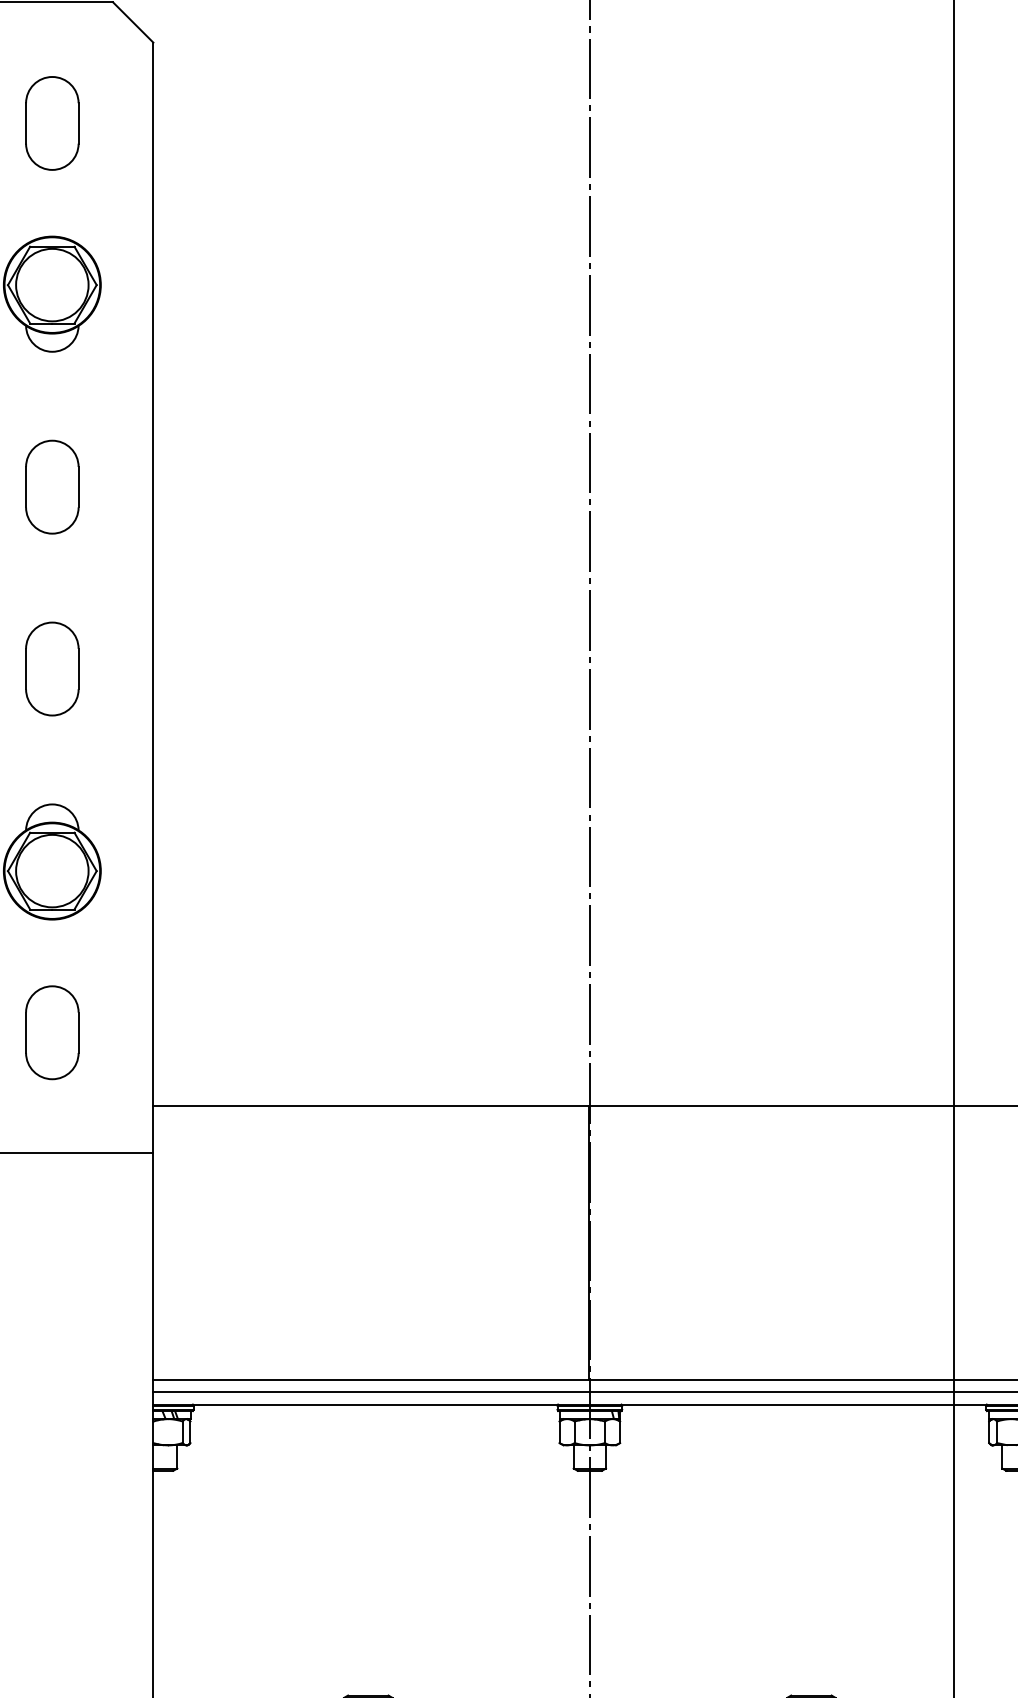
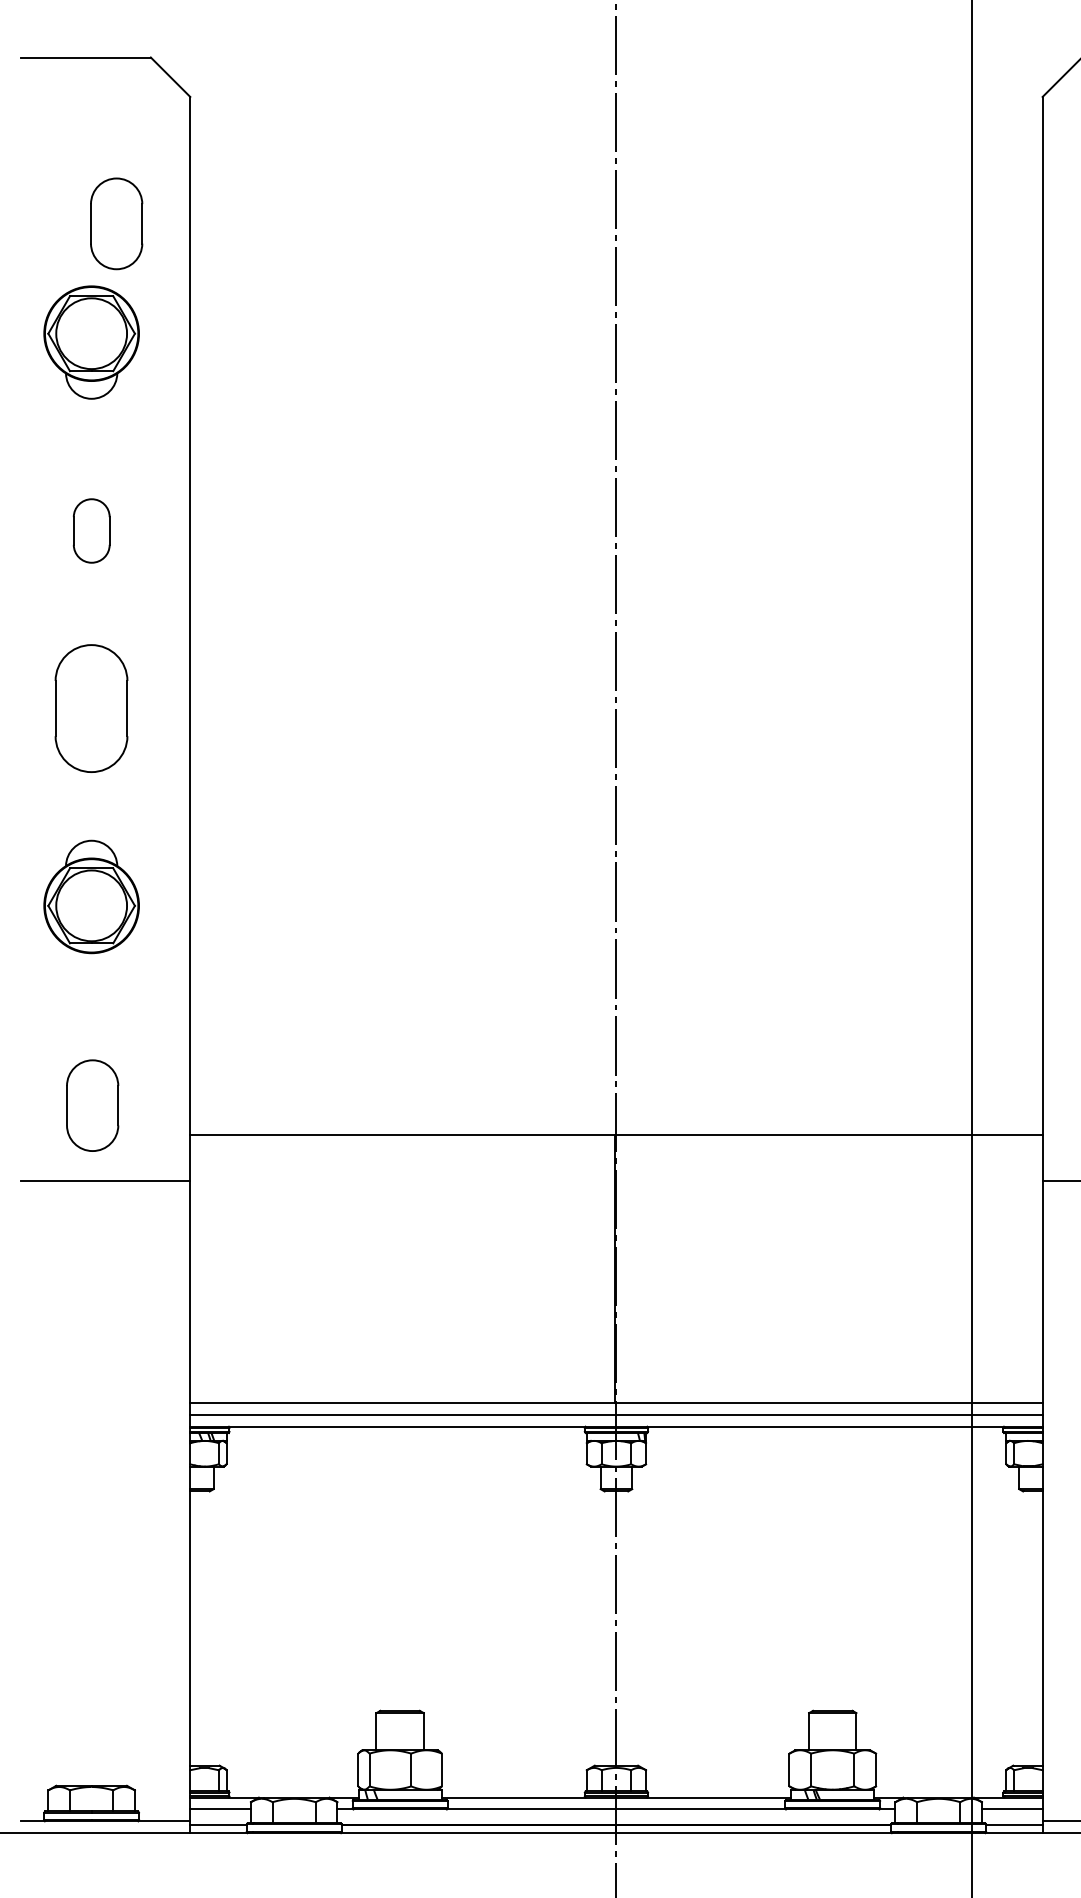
part: (52, 123) -> (116, 223), moved
part: (52, 486) -> (91, 530), size x0.7
part: (52, 668) -> (91, 708), size x1.4
part: (52, 1032) -> (92, 1105), moved

